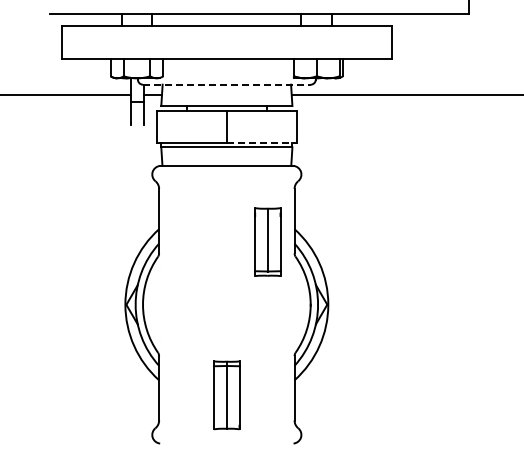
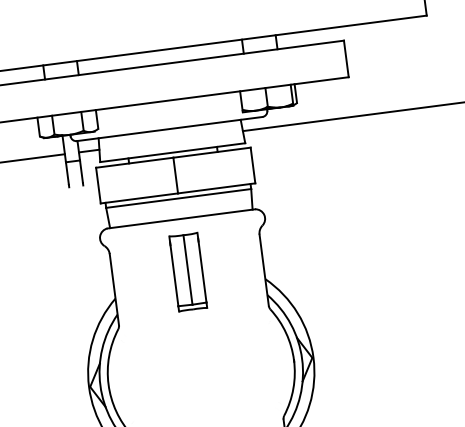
line: (226, 84) -> (169, 128), dashed -> solid
line: (261, 142) -> (216, 187), dashed -> solid
part: (267, 241) -> (187, 271), moved

